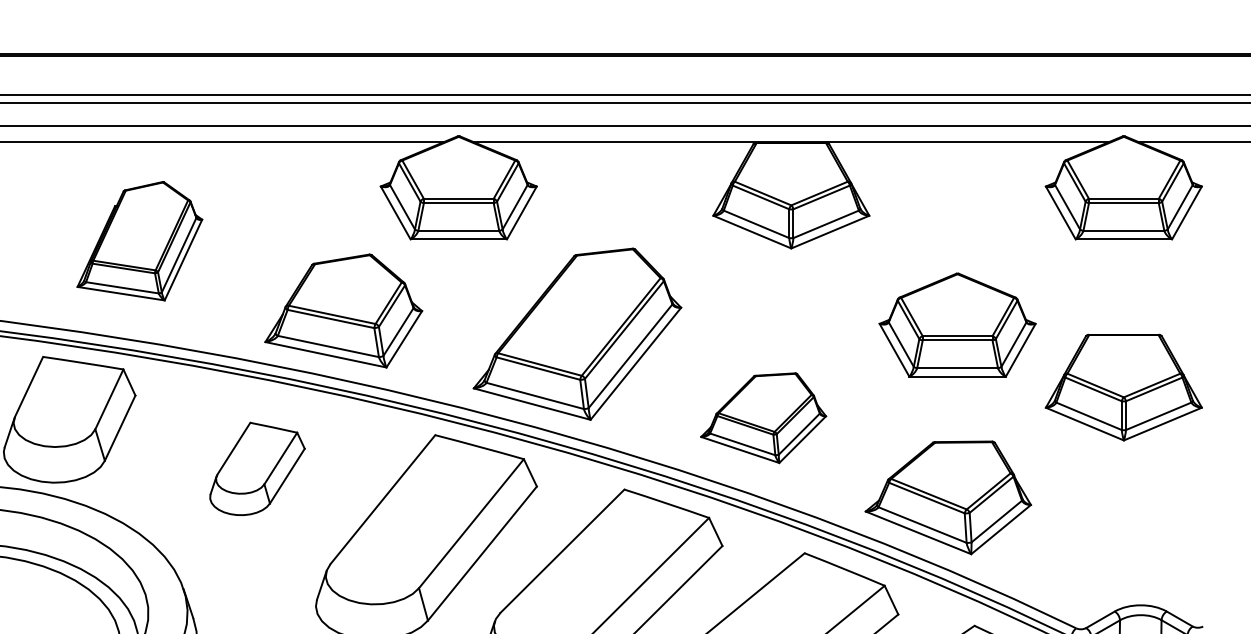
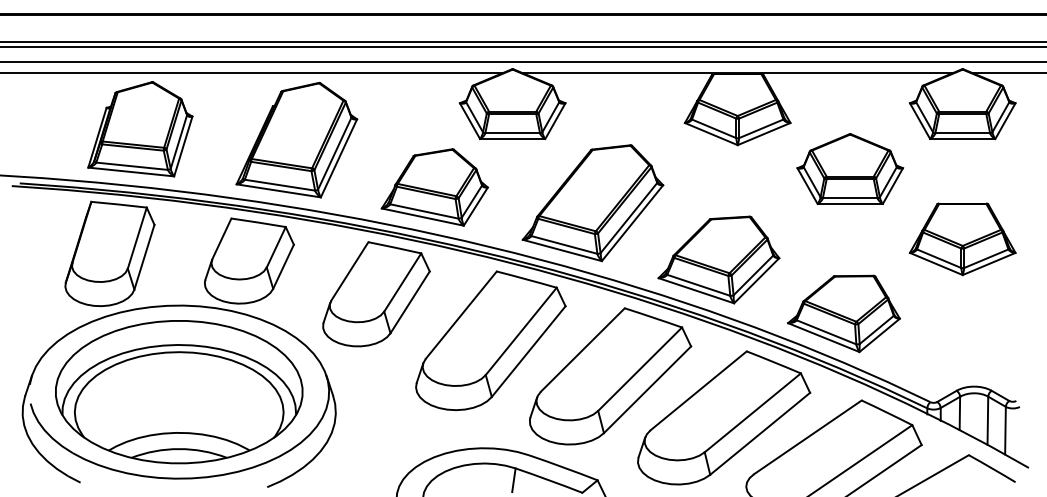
part: (139, 241) -> (296, 140), size x1.43
part: (958, 324) -> (850, 168), moved
part: (762, 417) -> (718, 259), size x1.43
part: (257, 469) -> (376, 294), size x1.67

